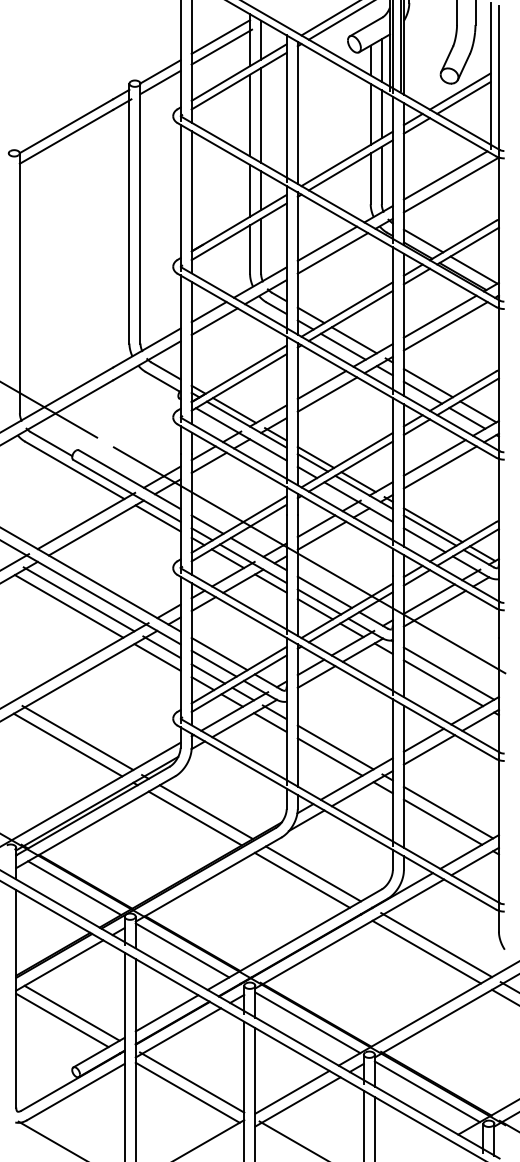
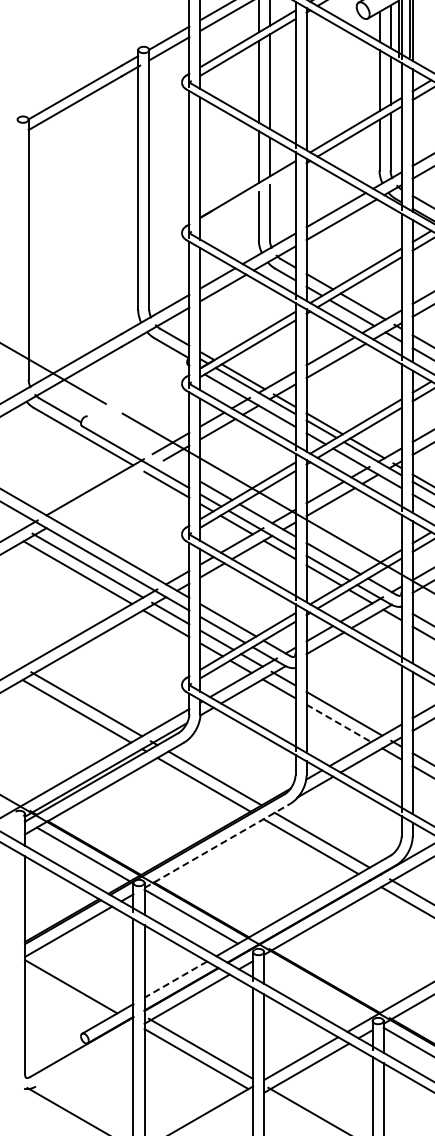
line: (238, 231) -> (247, 197), removed
line: (129, 479) -> (138, 445), removed
line: (95, 527) -> (104, 493), removed
line: (330, 757) -> (339, 723), solid -> dashed
line: (208, 879) -> (217, 845), solid -> dashed
line: (71, 1012) -> (80, 978), removed
line: (166, 1013) -> (175, 979), solid -> dashed
line: (307, 1022) -> (316, 988), removed
line: (75, 1091) -> (84, 1057), removed

